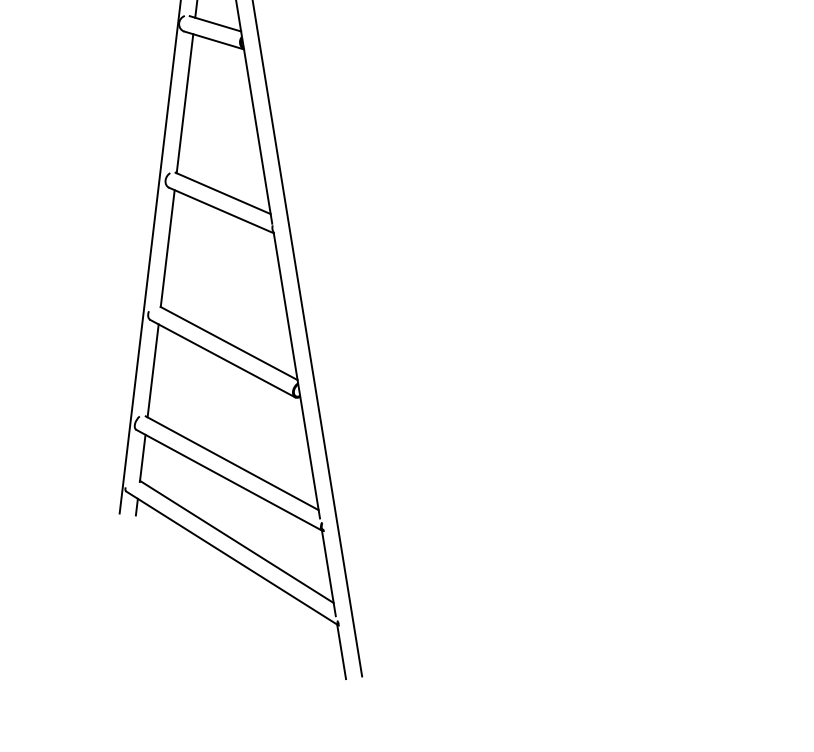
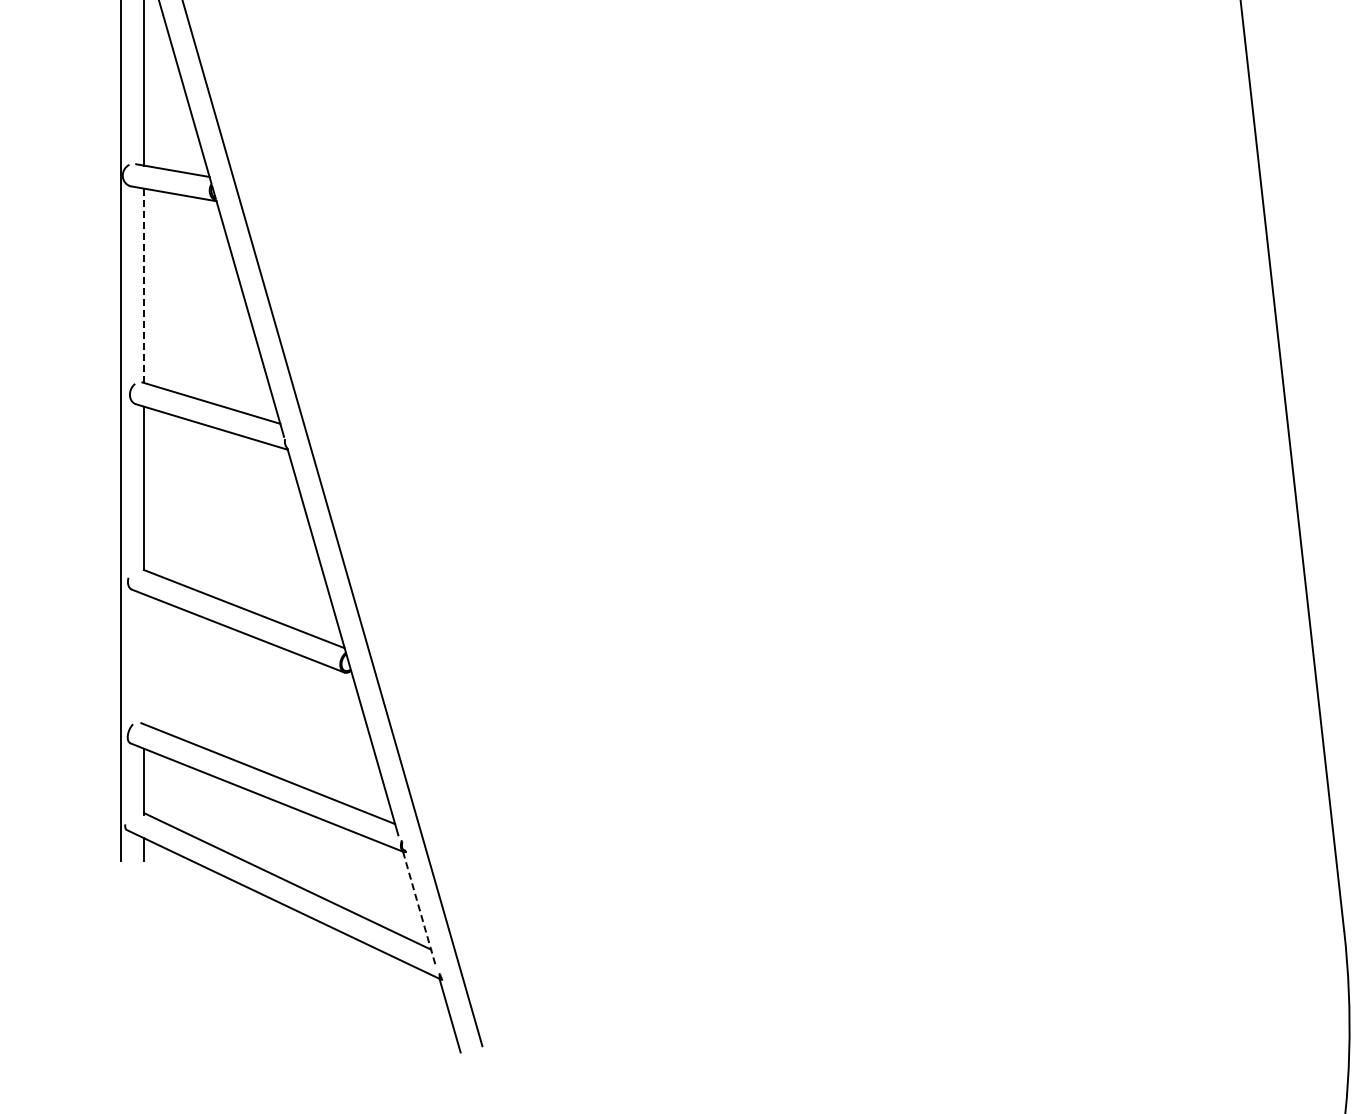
line: (185, 103) -> (144, 285), solid -> dashed
line: (153, 371) -> (144, 659), removed
line: (328, 574) -> (419, 910), solid -> dashed

